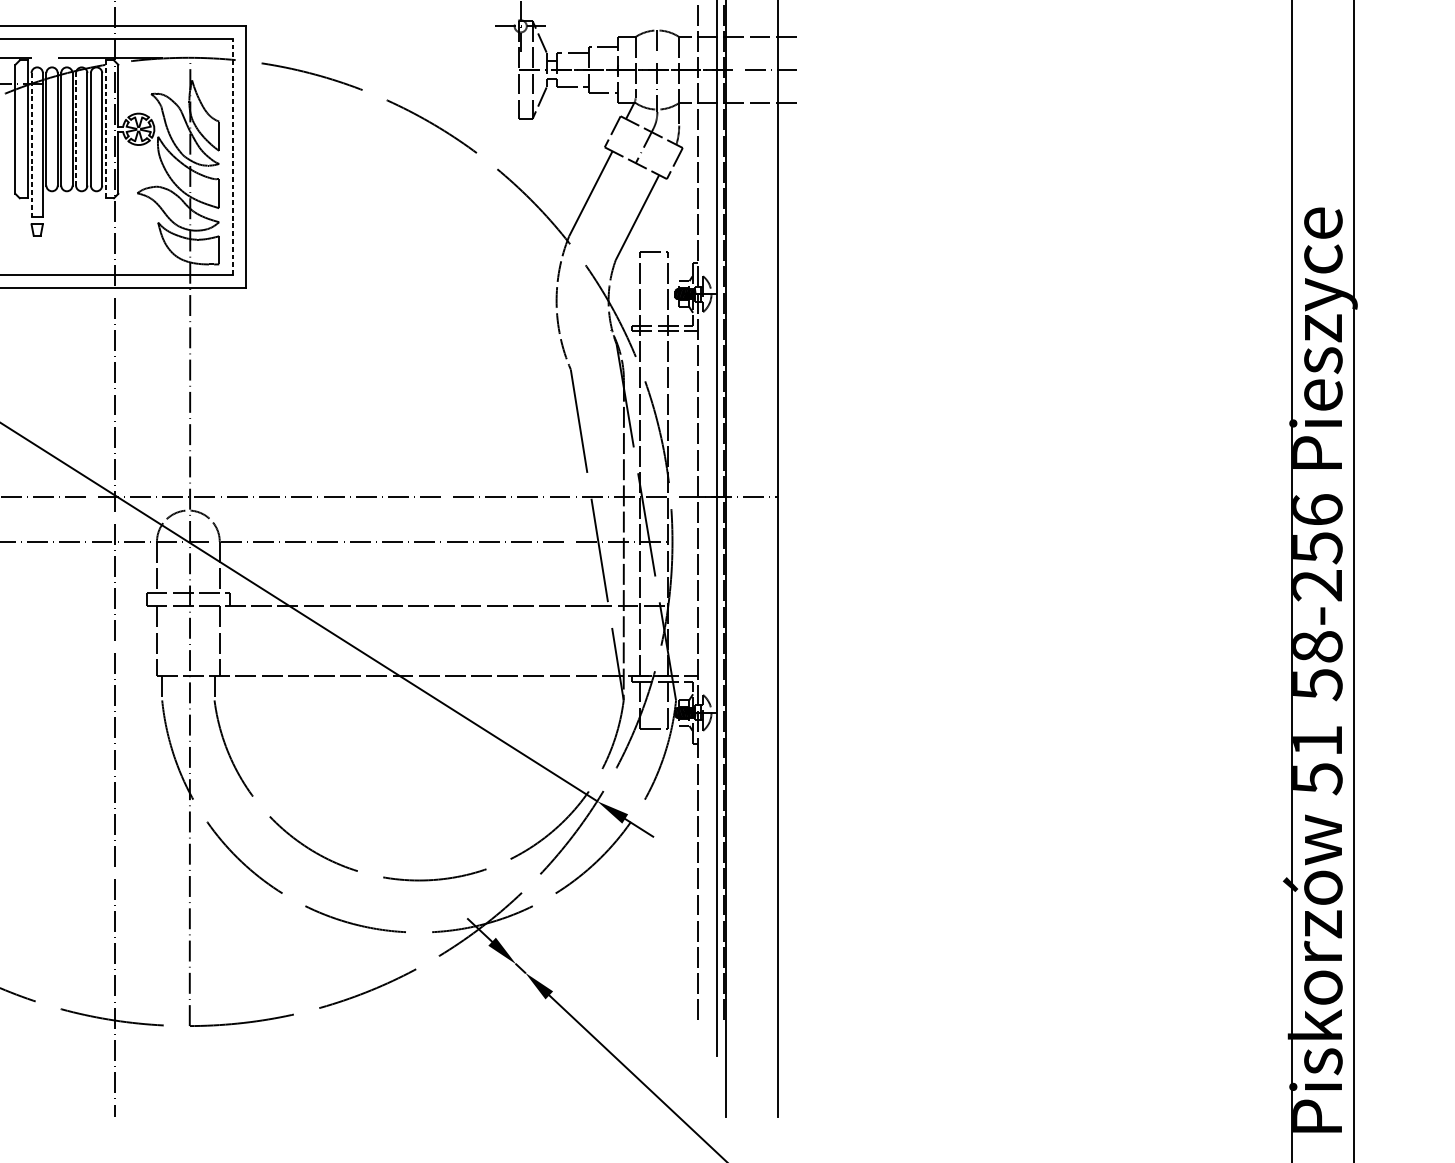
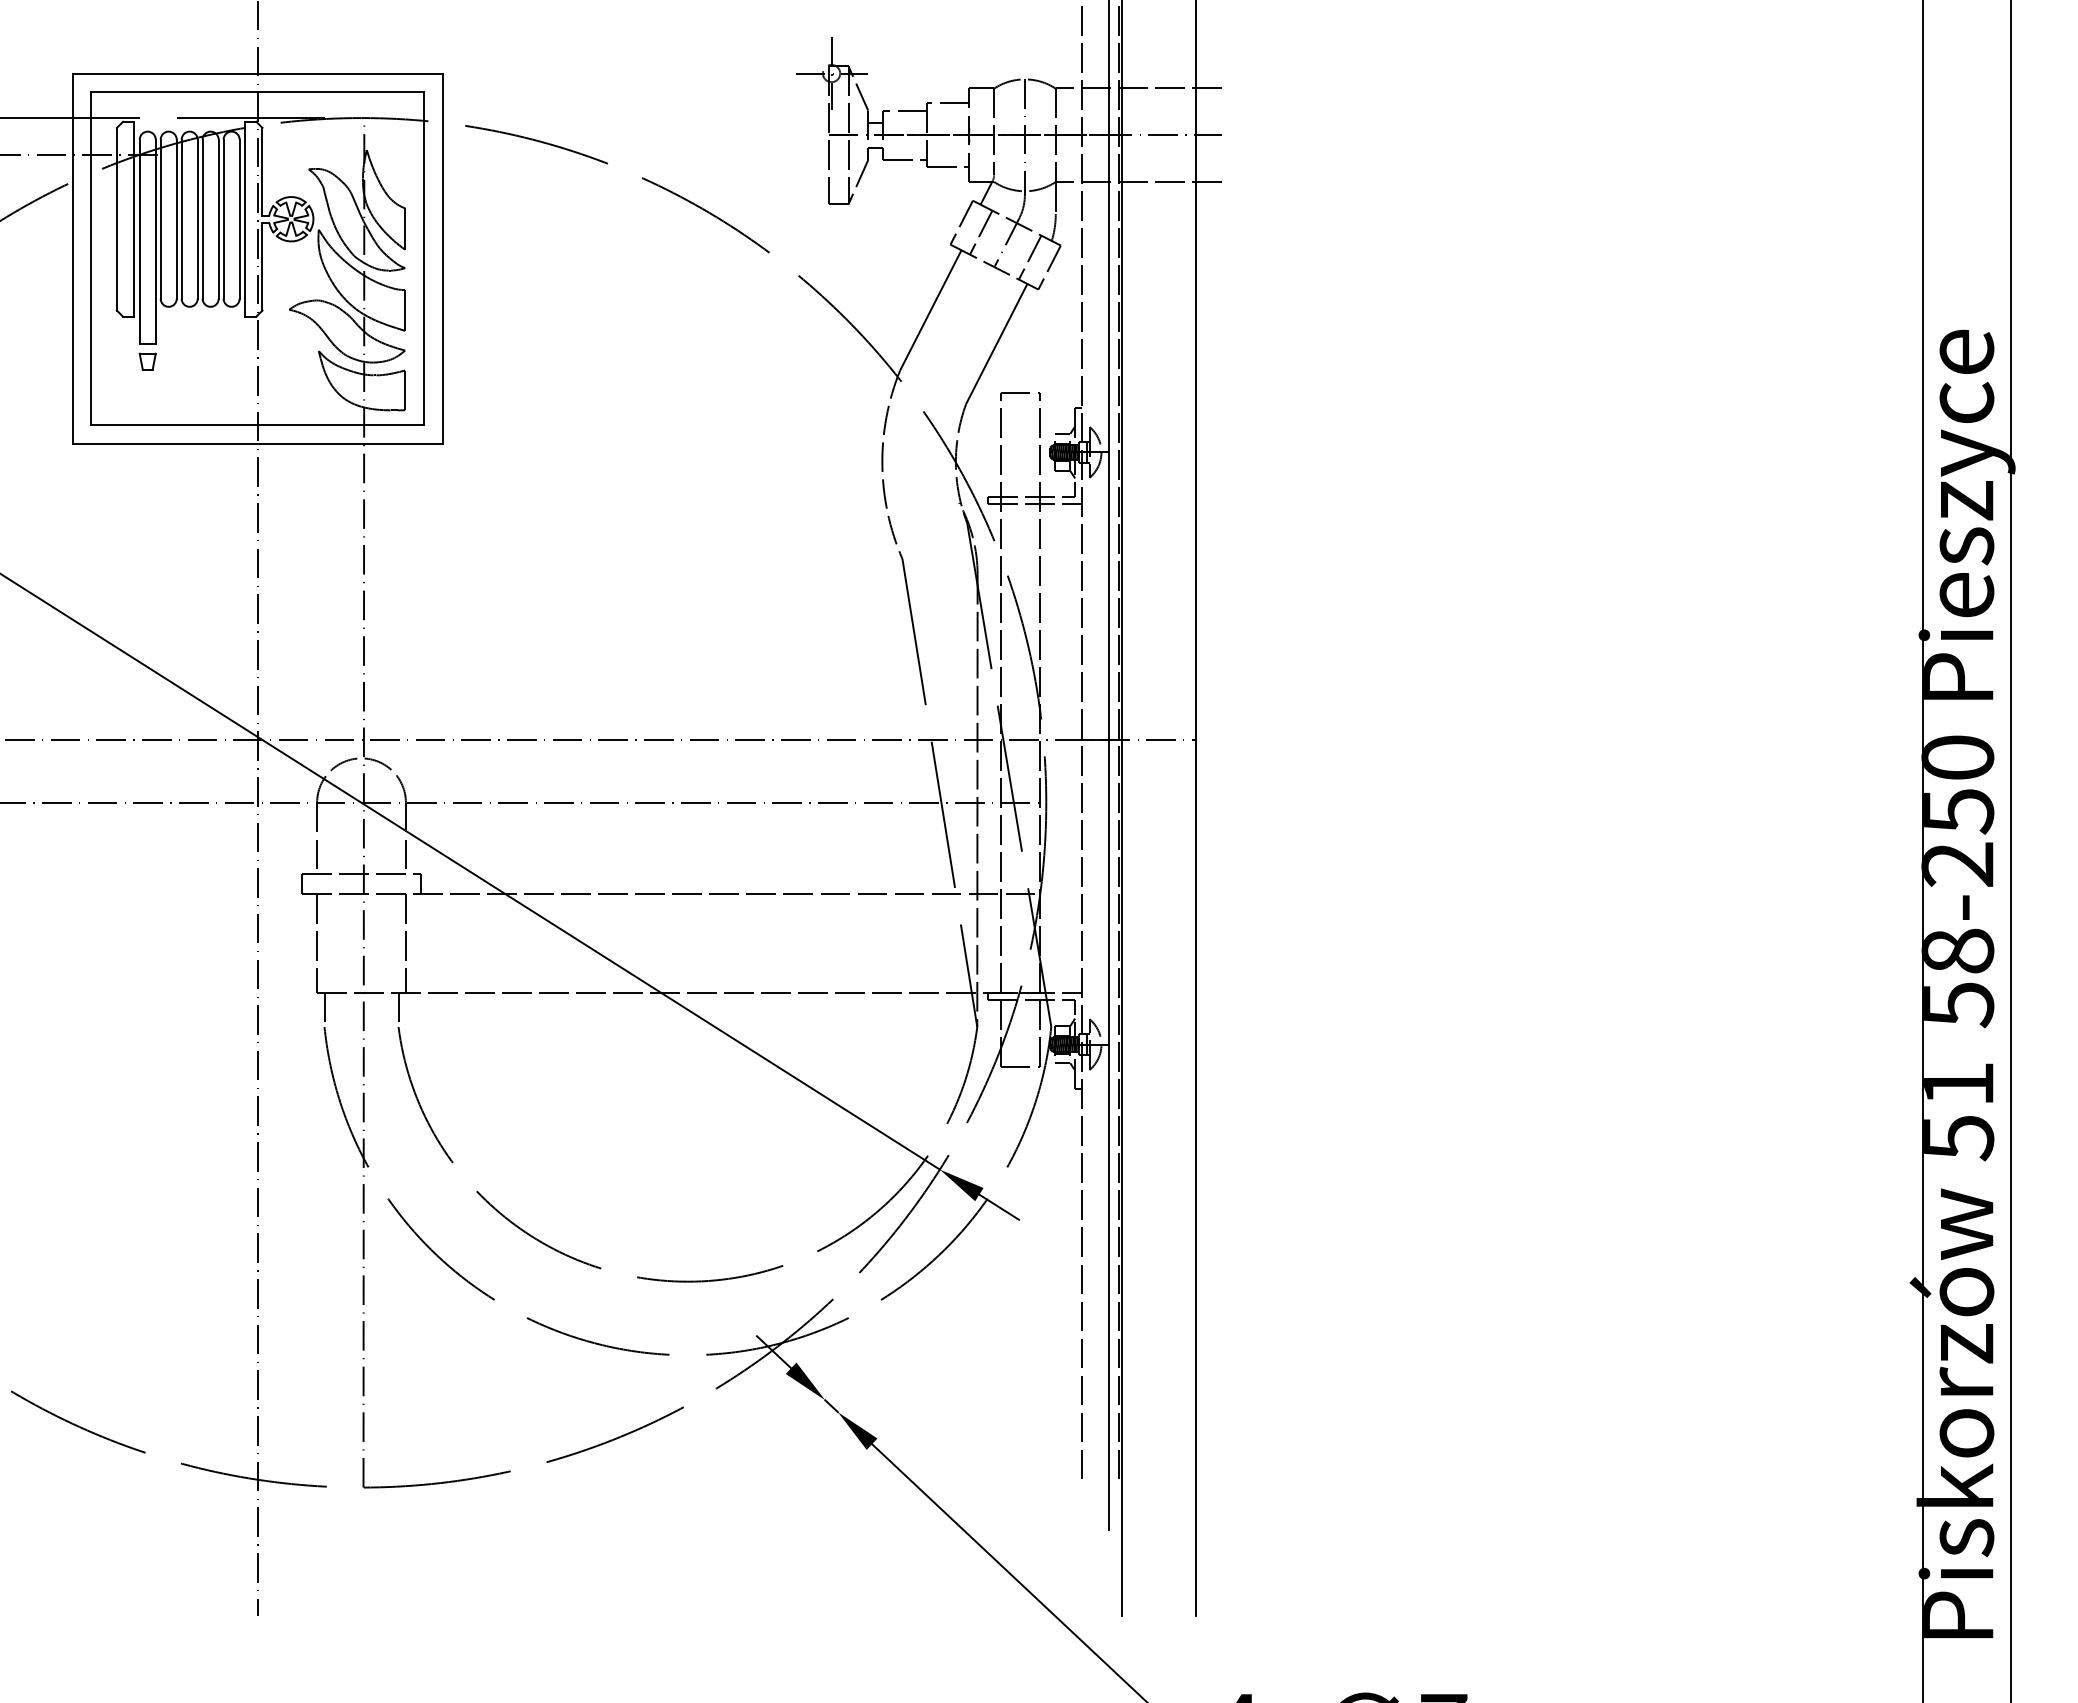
line: (75, 129) -> (202, 219), dashed -> solid
line: (106, 129) -> (245, 219), dashed -> solid
line: (625, 138) -> (980, 232), added
line: (31, 145) -> (139, 242), dashed -> solid
line: (660, 156) -> (1029, 257), added
line: (232, 157) -> (424, 258), dashed -> solid
text: (1316, 509) -> (1957, 757), 58-256 -> 58-250

